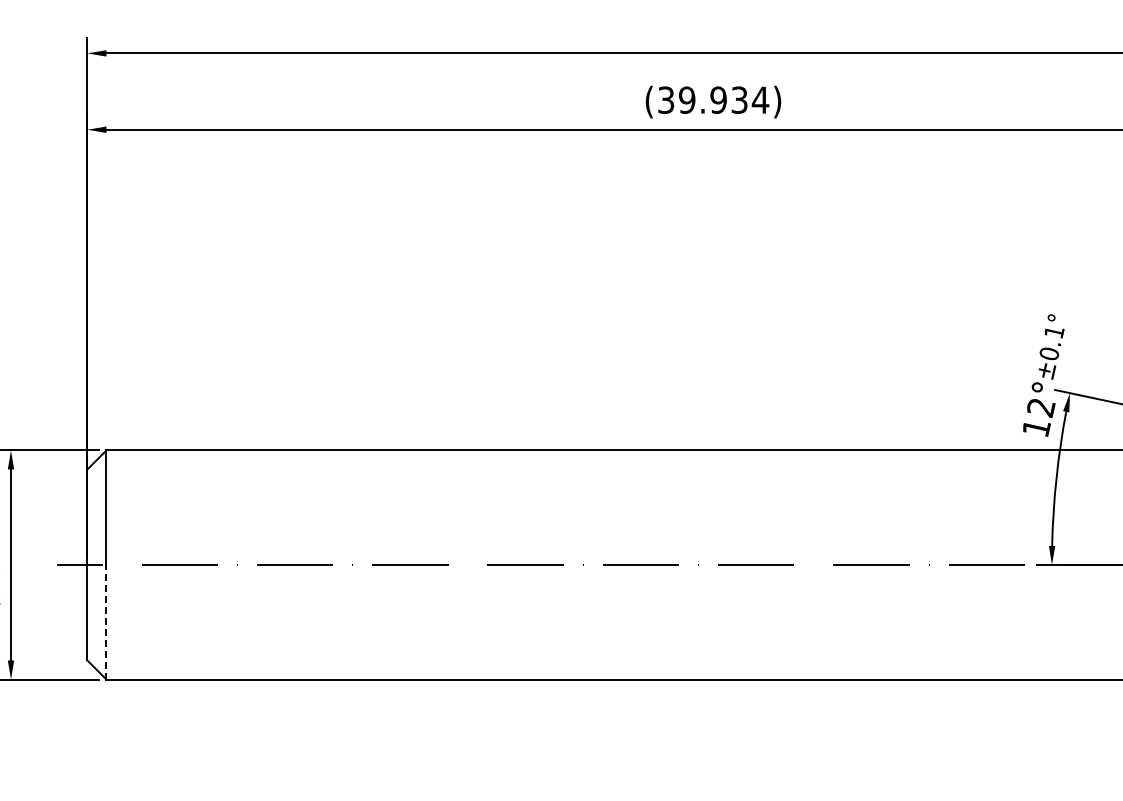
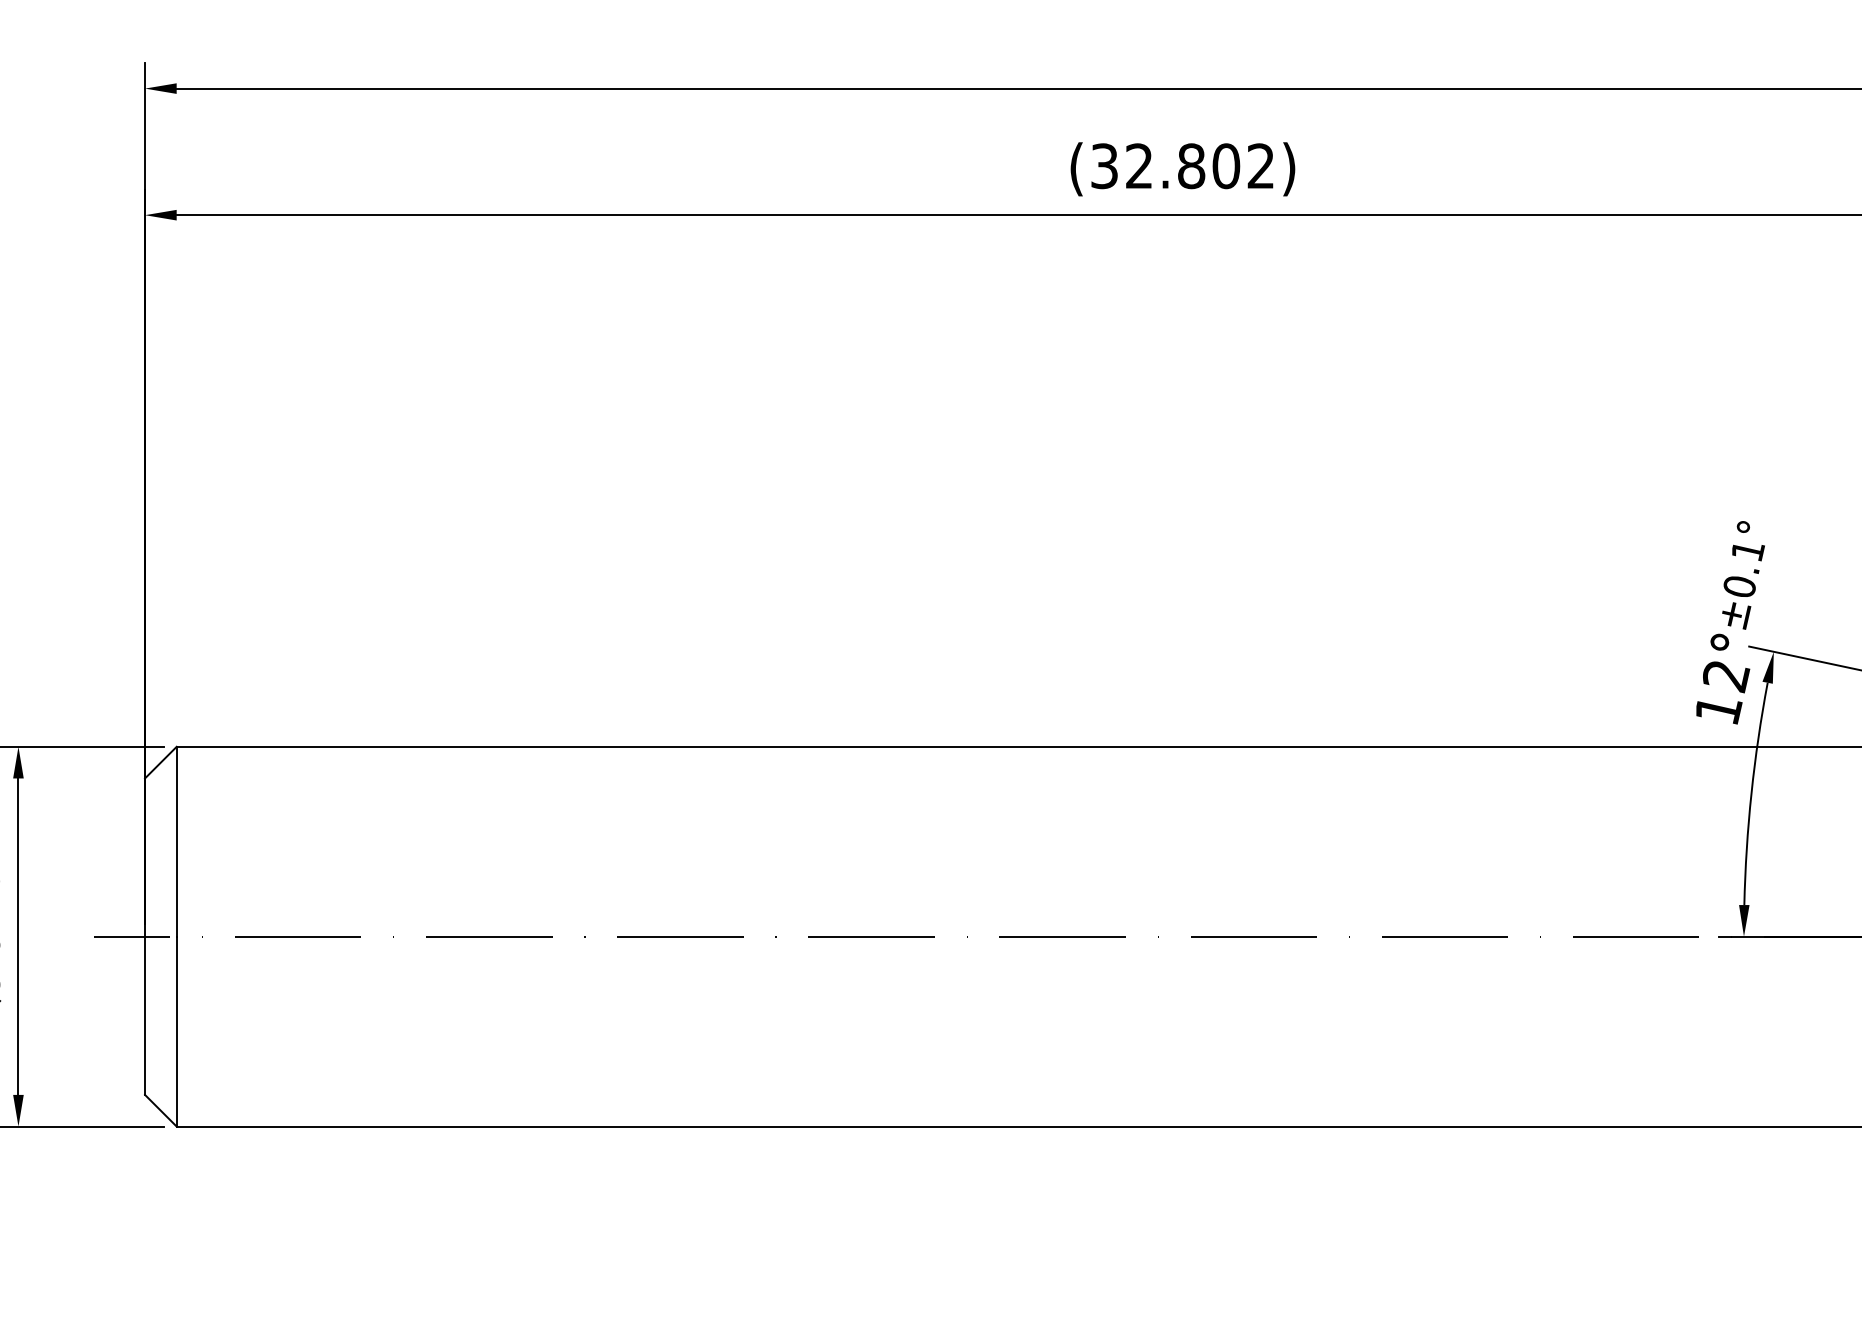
text: (724, 99) -> (1201, 165), (39.934) -> (32.802)
line: (106, 621) -> (176, 1030), dashed -> solid

